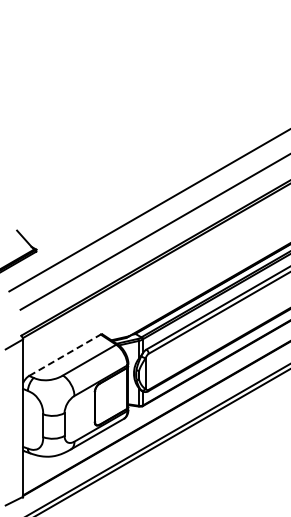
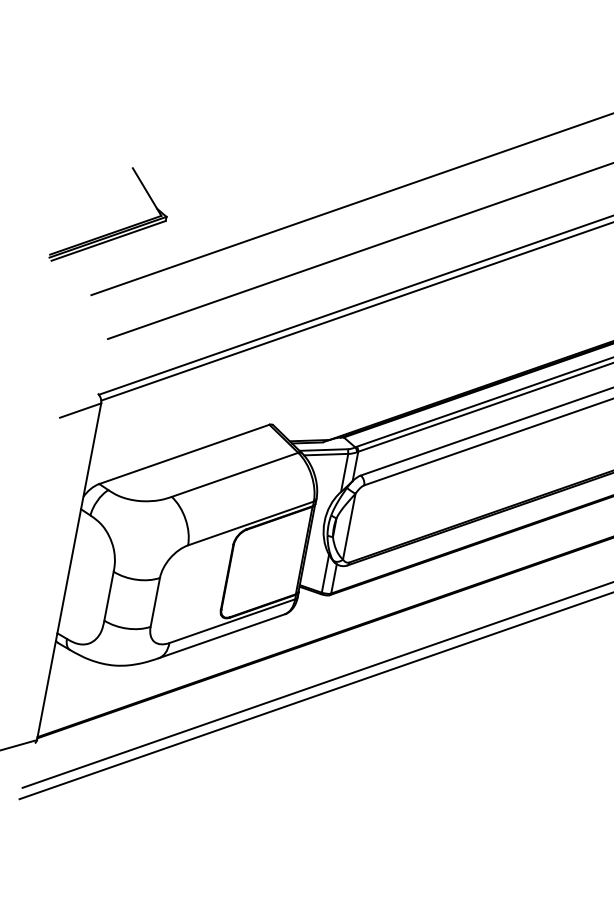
line: (65, 355) -> (185, 455), dashed -> solid

